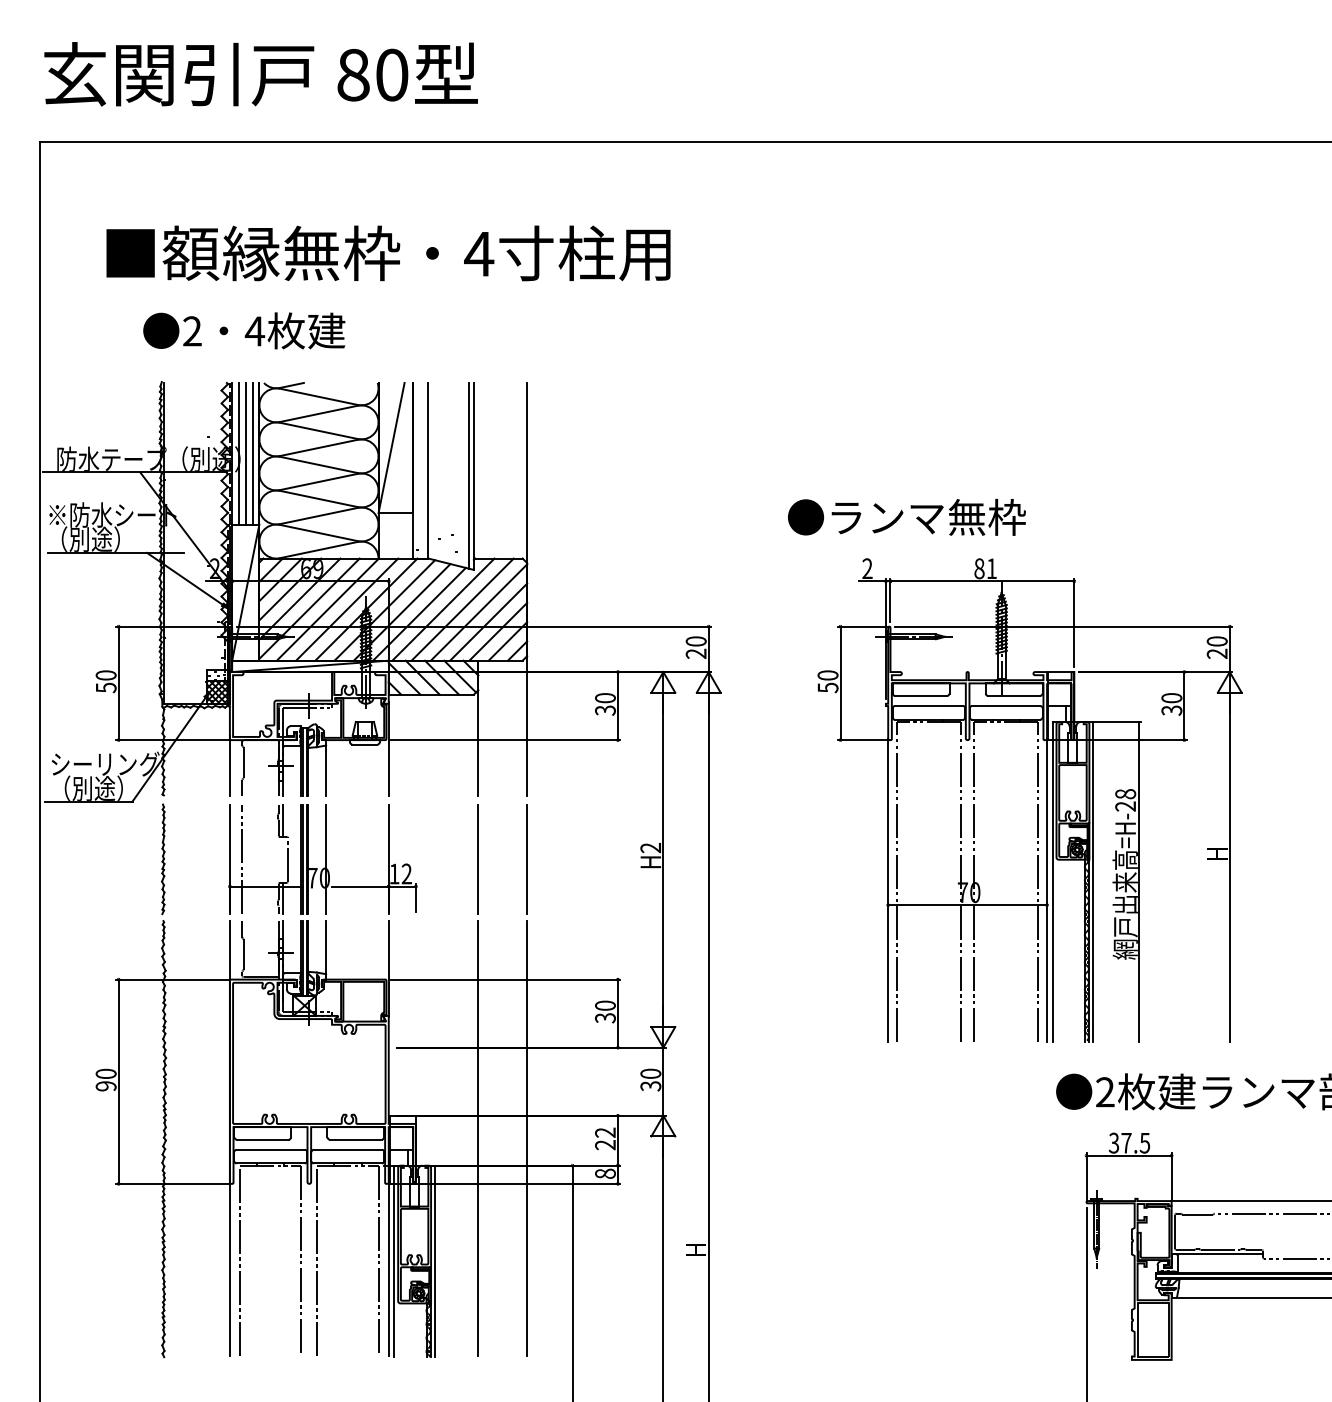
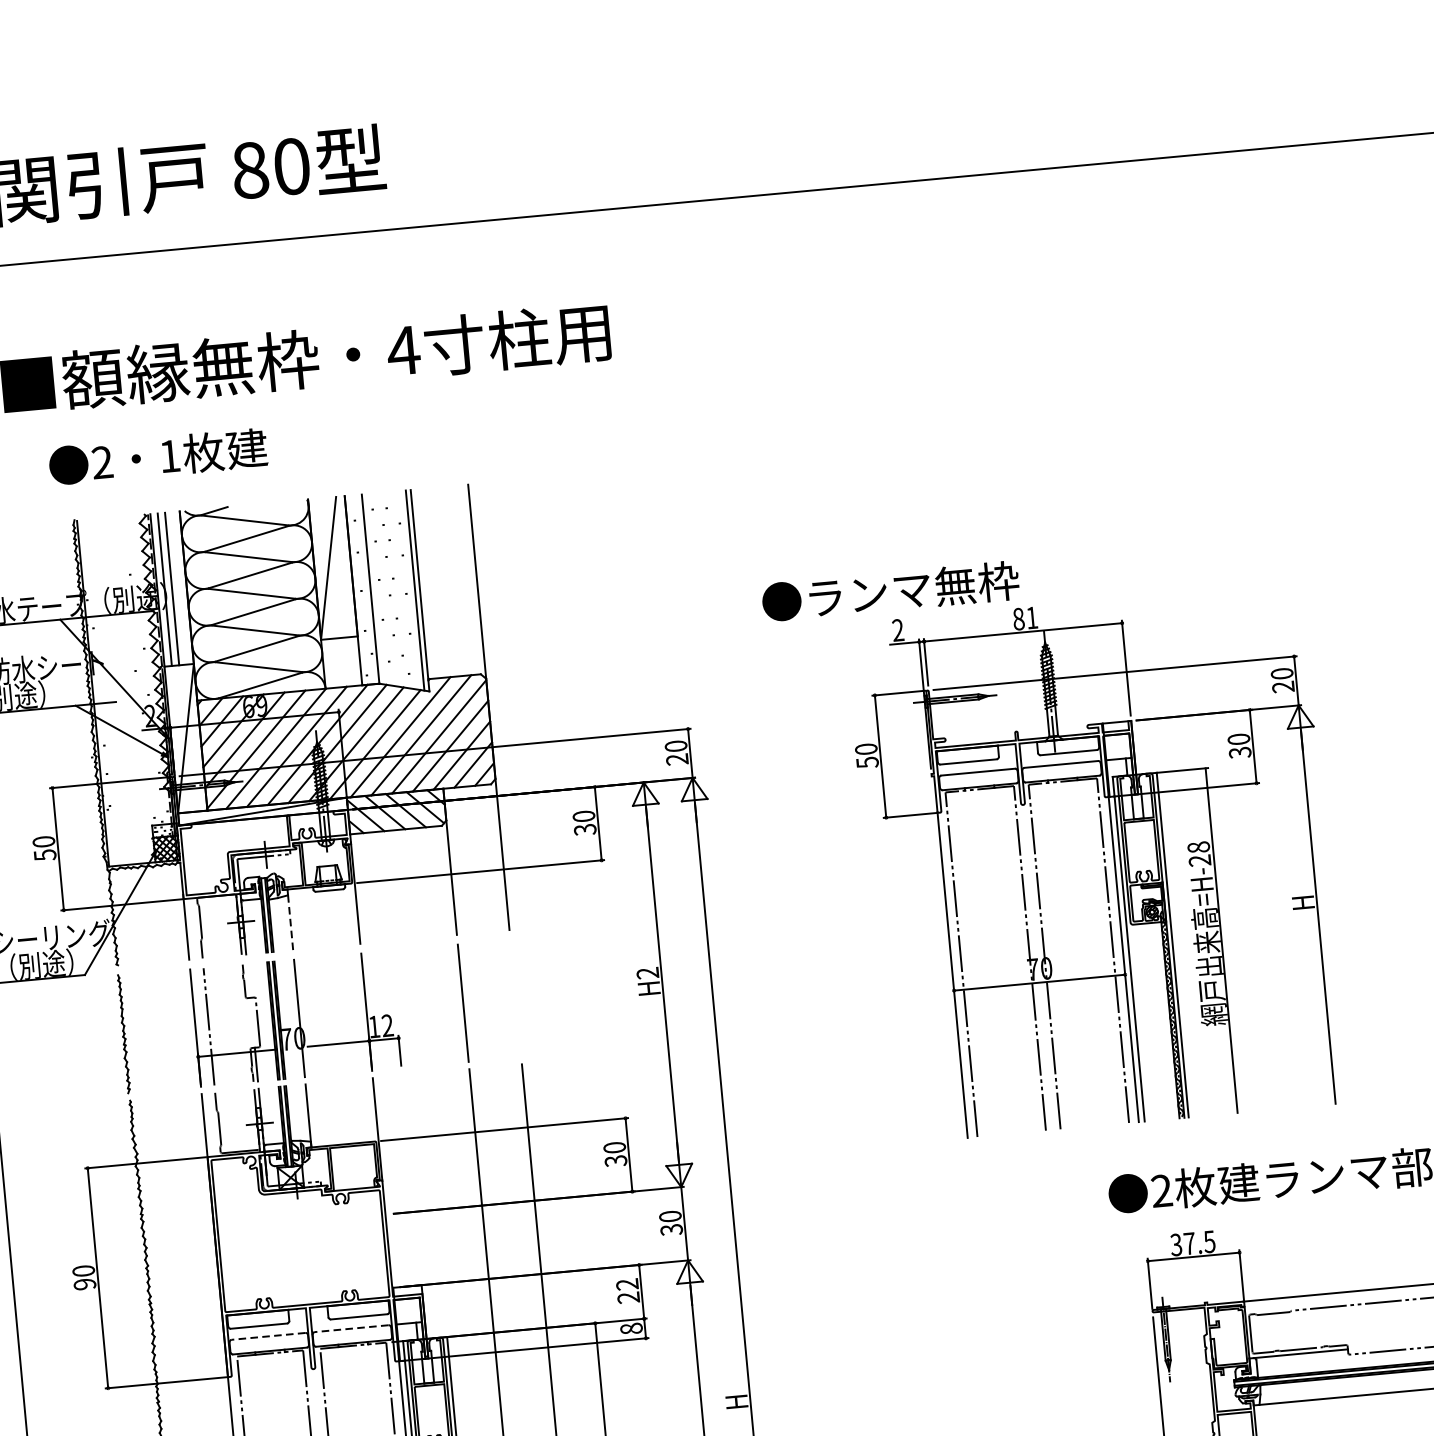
text: (254, 331) -> (169, 456), 4 -> 1
line: (252, 453) -> (179, 588), removed
line: (326, 770) -> (290, 922), solid -> dashed
part: (1029, 800) -> (1095, 863), moved
line: (282, 820) -> (248, 980), removed
line: (527, 859) -> (516, 997), removed
line: (270, 1149) -> (268, 1336), solid -> dashed
line: (347, 1149) -> (351, 1328), solid -> dashed

